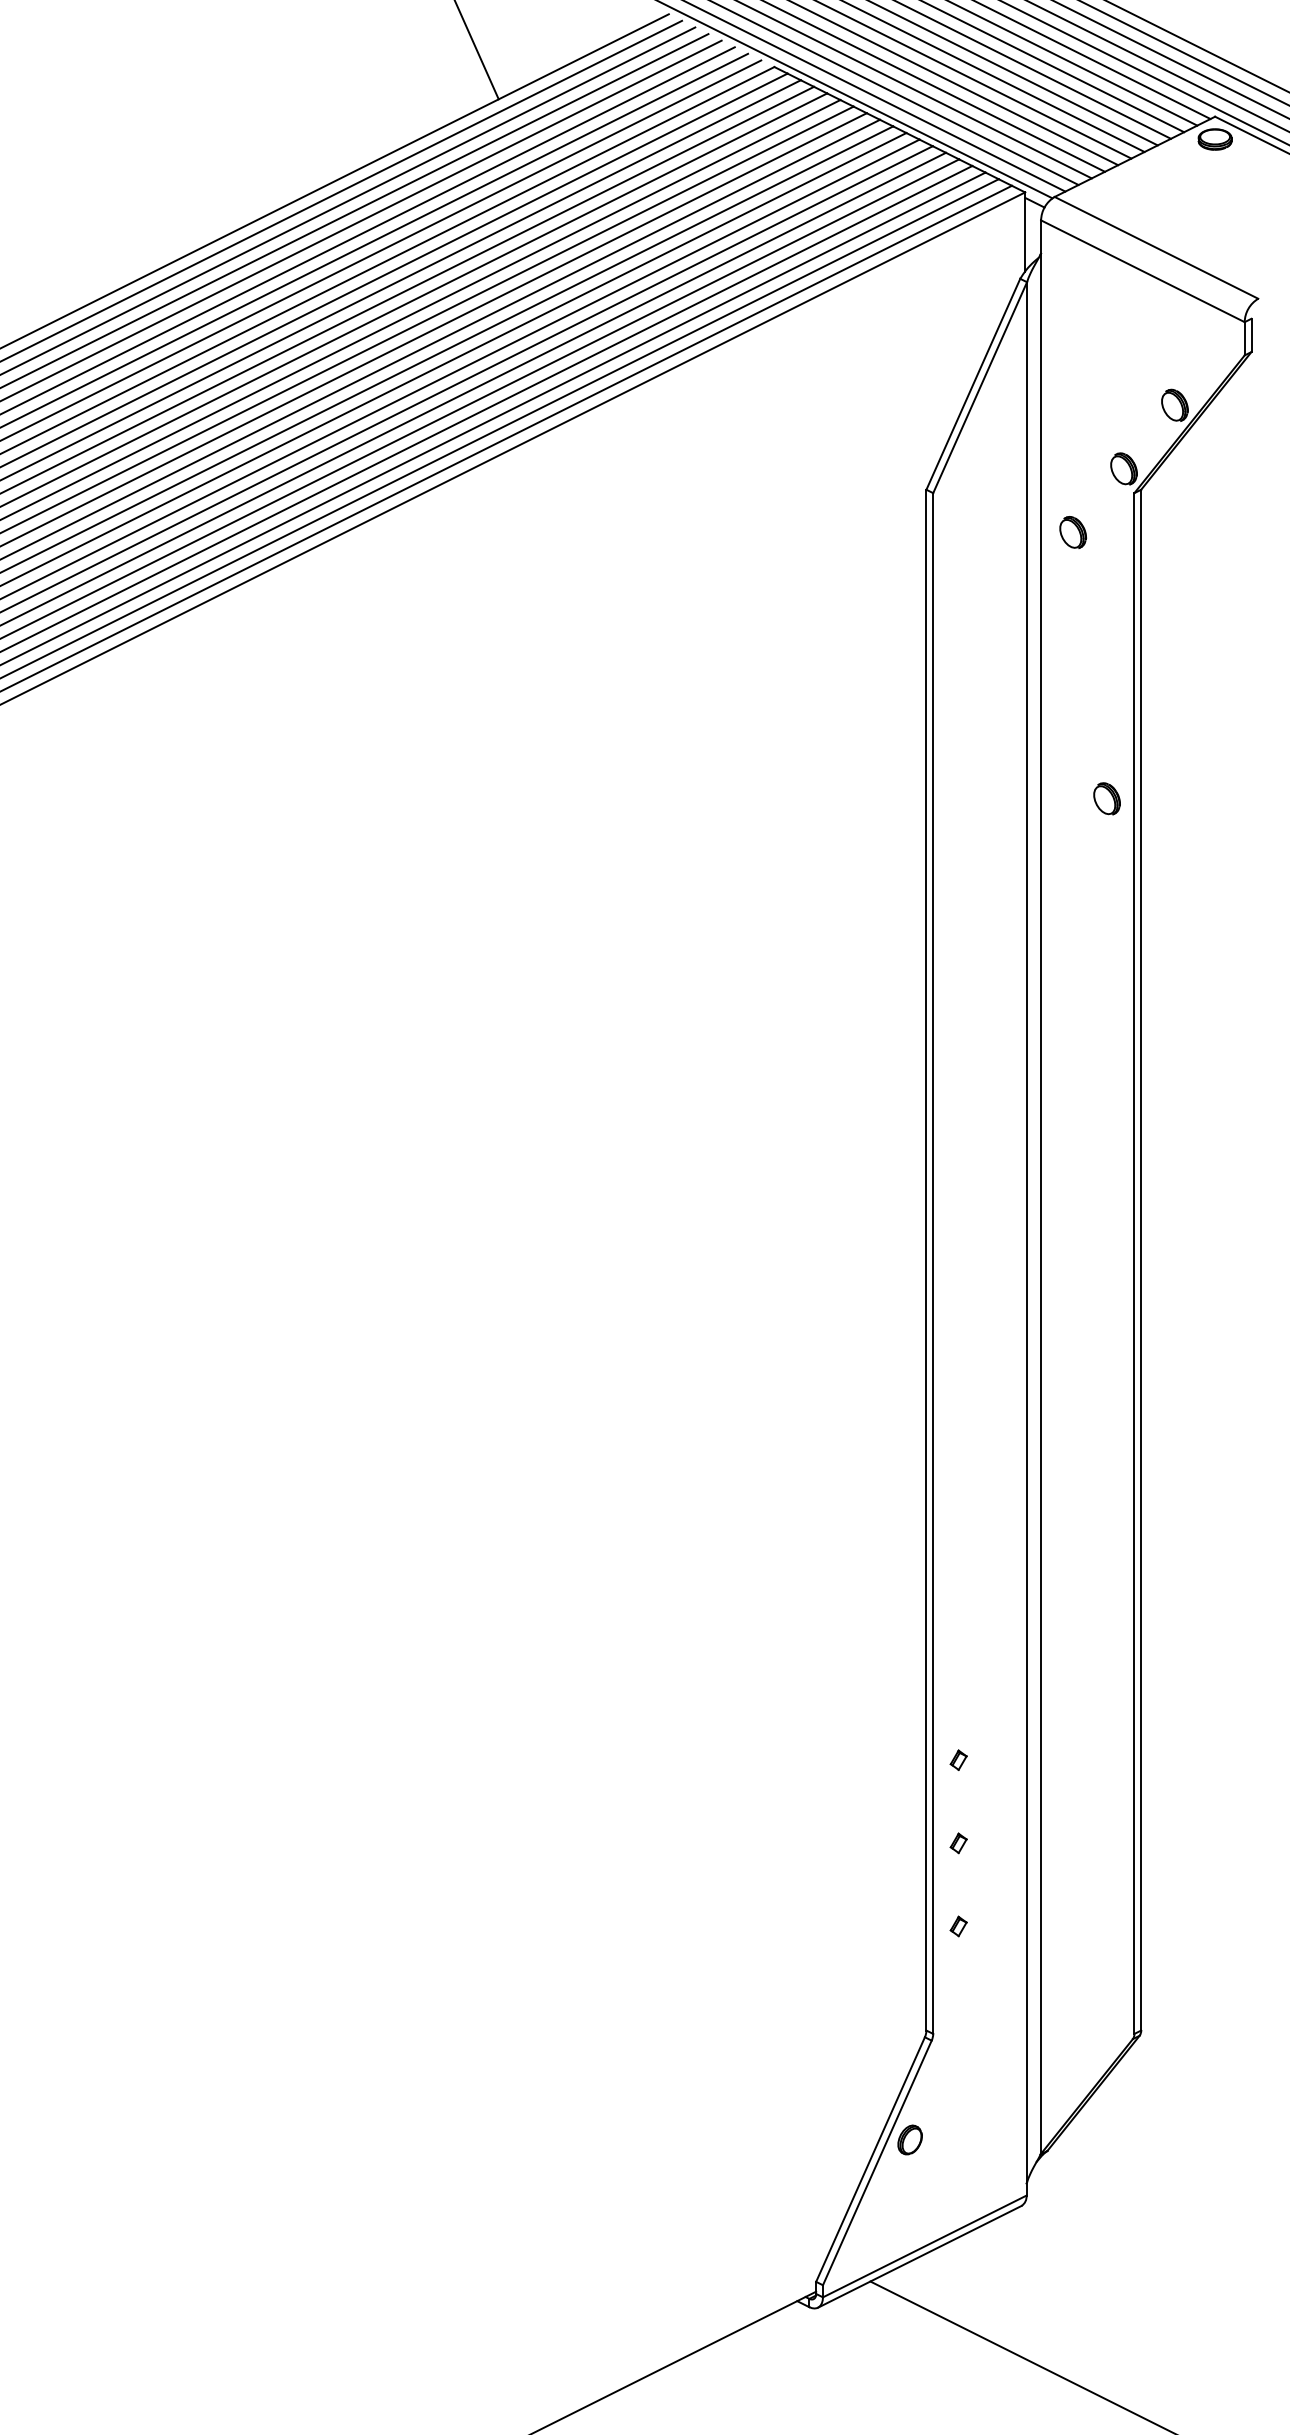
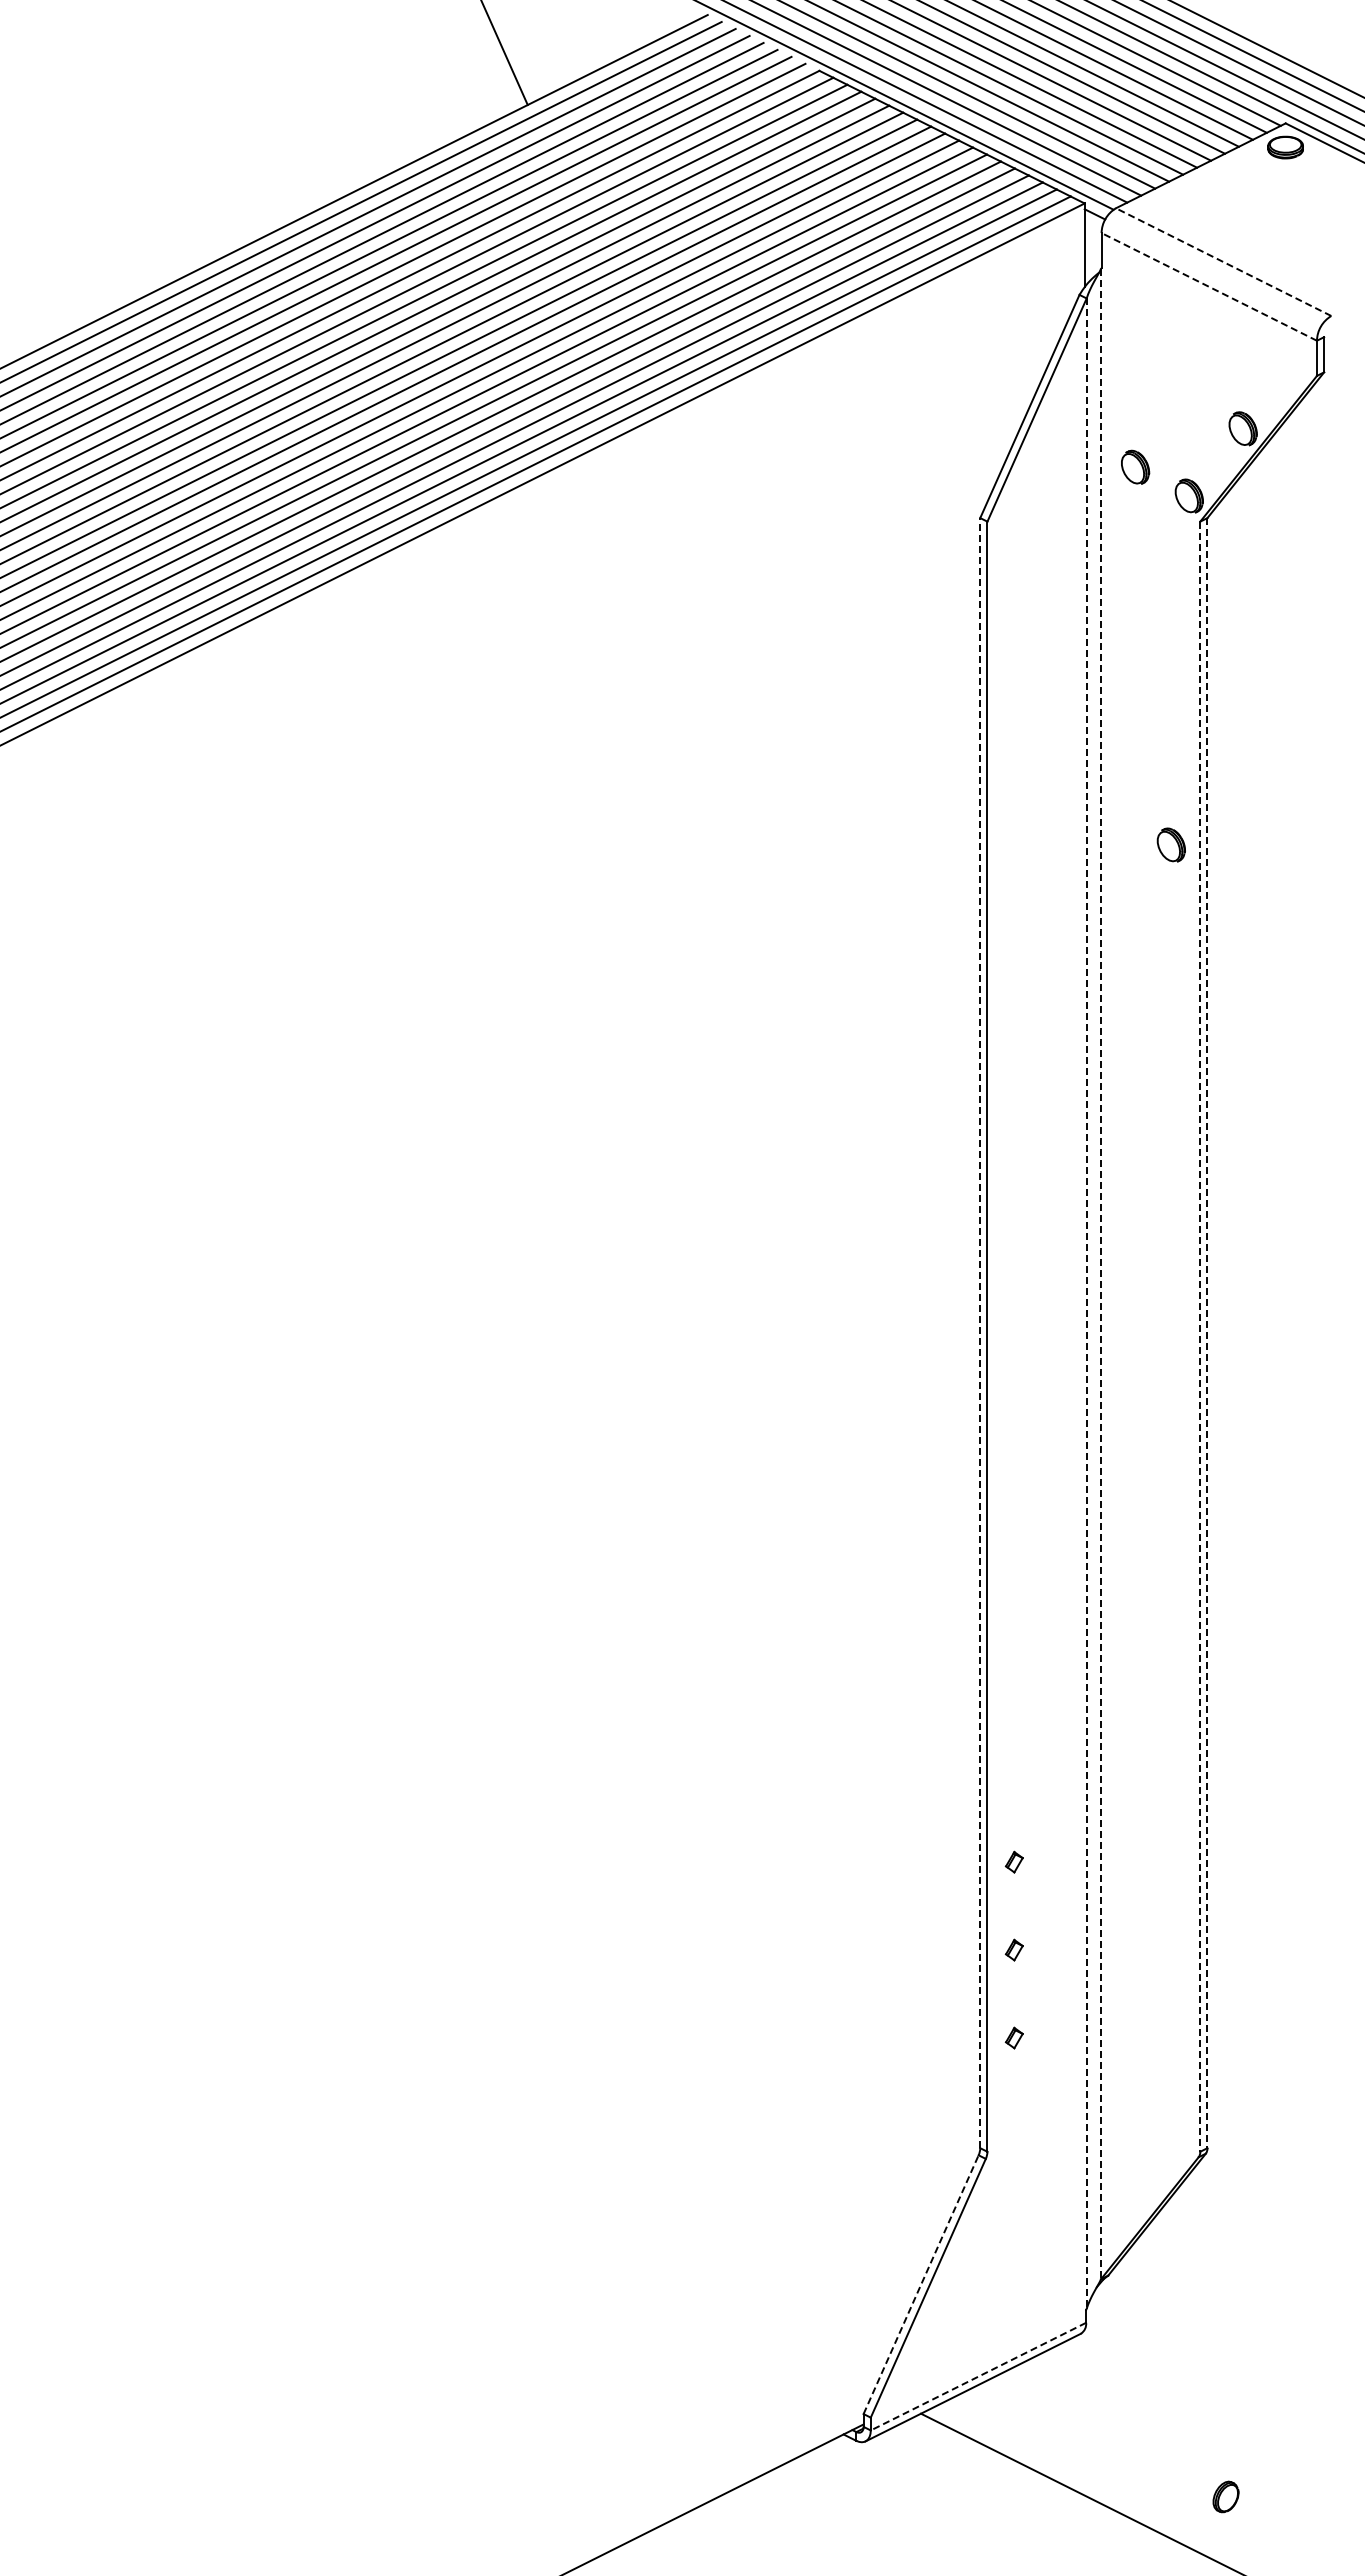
line: (1156, 247) -> (1223, 261), solid -> dashed
line: (1142, 270) -> (1208, 286), solid -> dashed
part: (1073, 531) -> (1135, 466), moved
line: (1041, 1204) -> (1101, 1274), solid -> dashed
line: (1026, 1233) -> (1086, 1304), solid -> dashed
line: (926, 1259) -> (980, 1332), solid -> dashed
line: (1141, 1260) -> (1207, 1333), solid -> dashed
line: (1134, 1264) -> (1200, 1337), solid -> dashed
part: (909, 2139) -> (1225, 2496), moved
line: (870, 2159) -> (921, 2284), solid -> dashed
line: (924, 2246) -> (978, 2376), solid -> dashed

